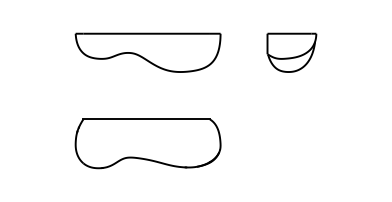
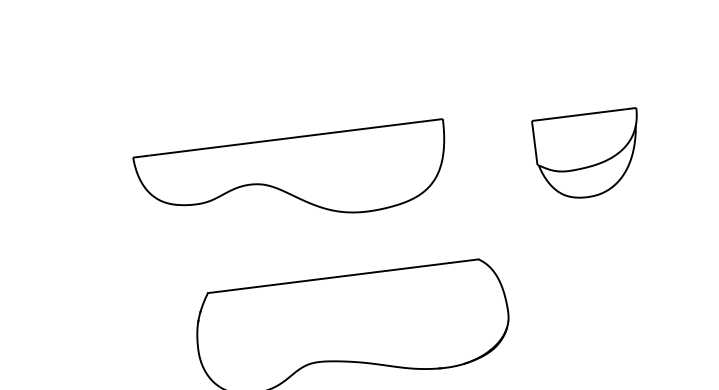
part: (147, 52) -> (291, 178), moved
part: (291, 52) -> (588, 154), moved

